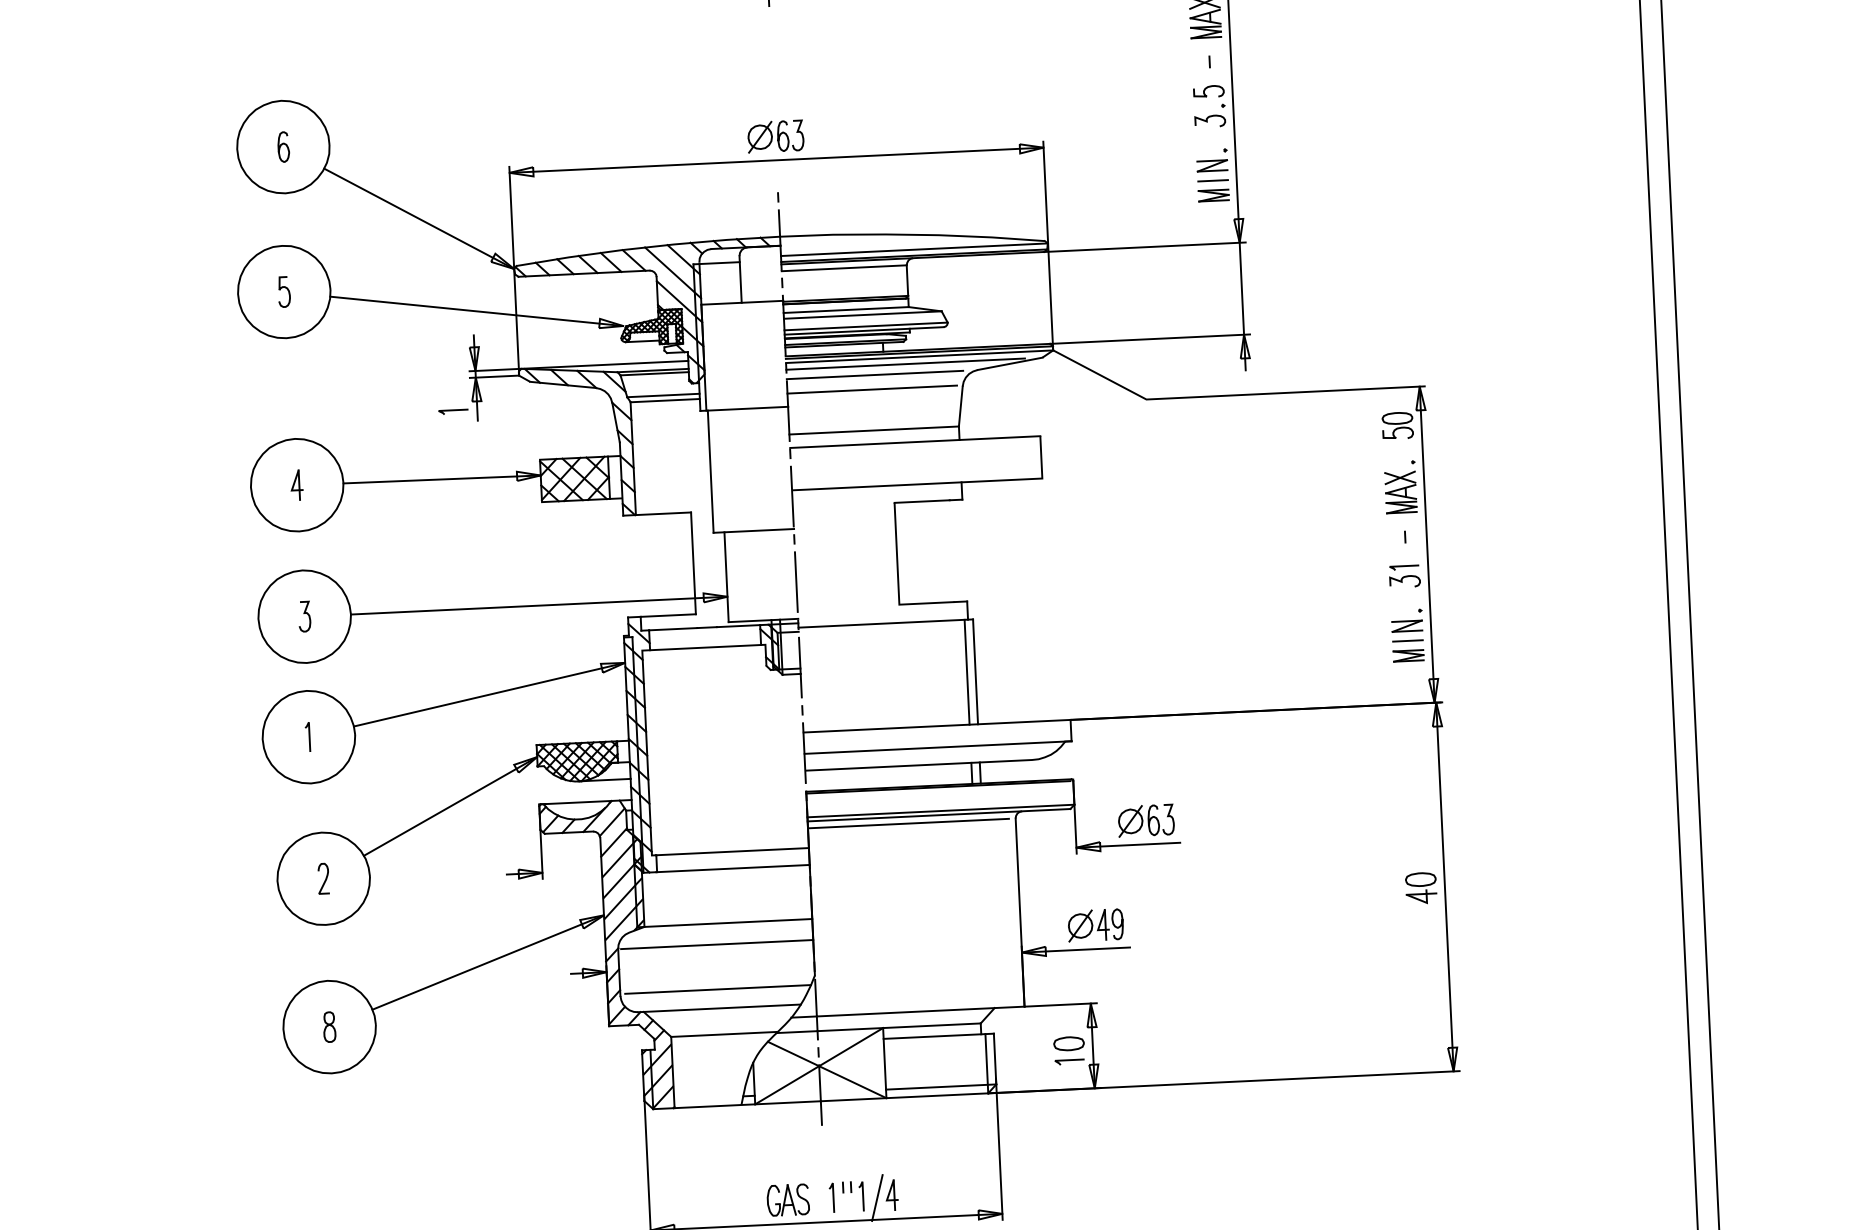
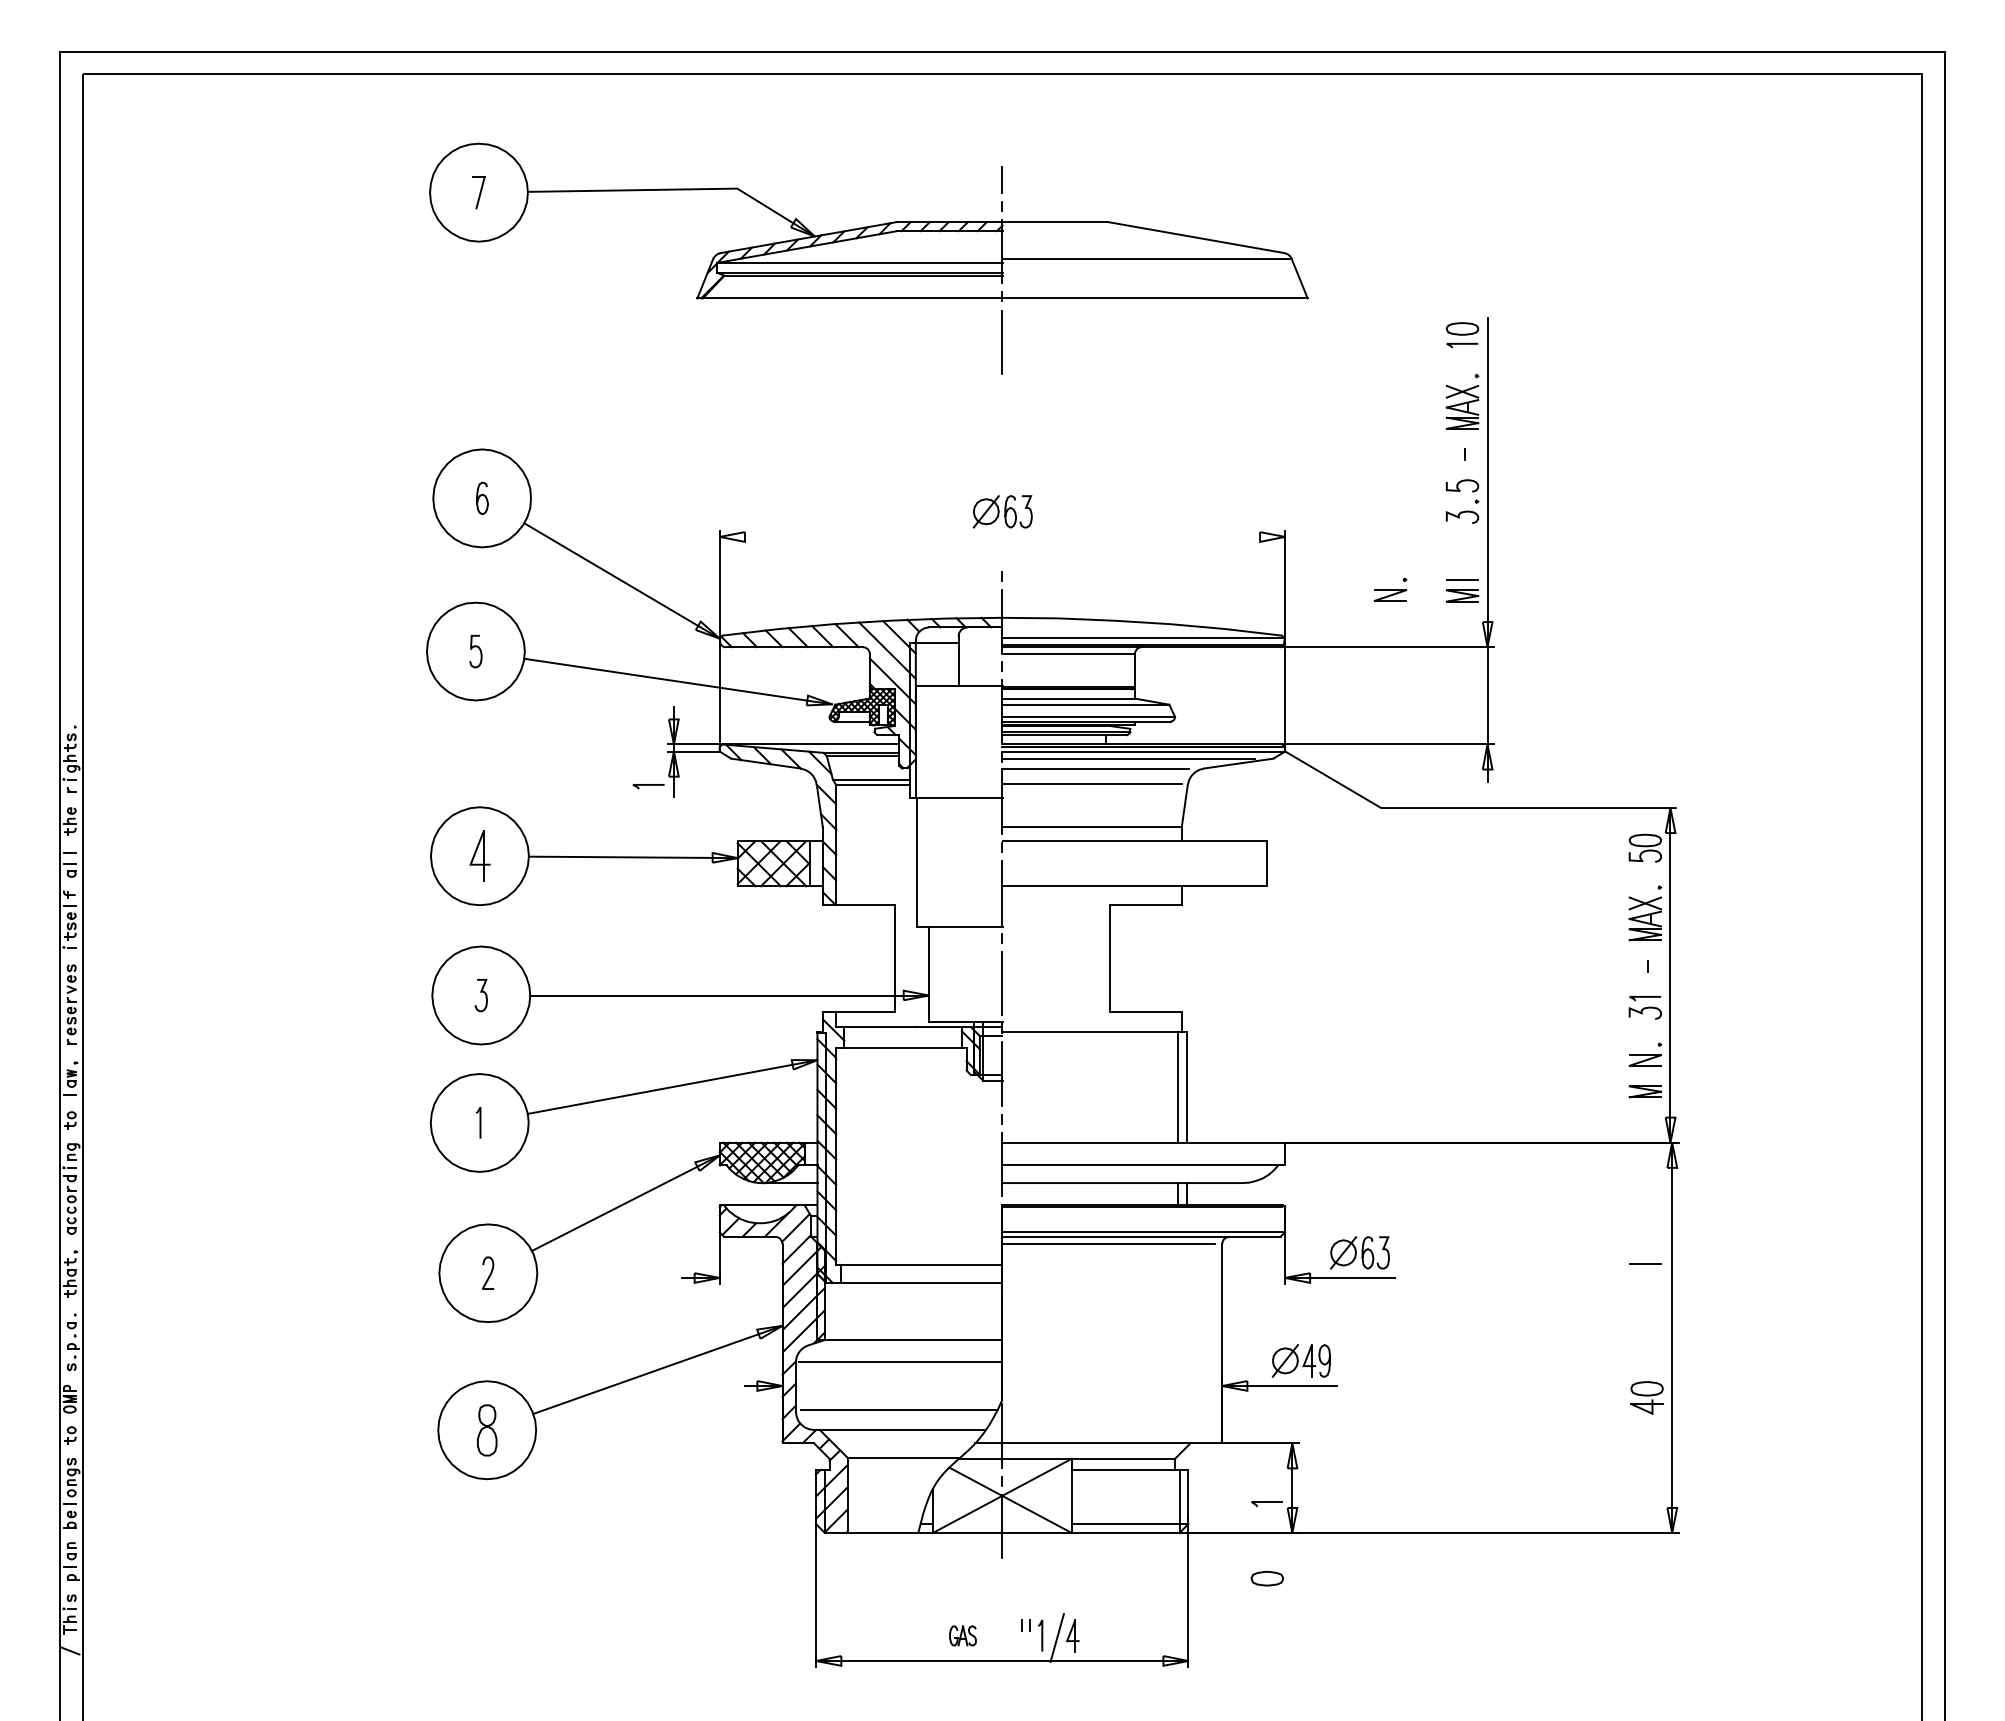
line: (776, 159) -> (1002, 536), removed
part: (1212, 160) -> (1390, 589), moved
part: (296, 485) -> (479, 856), size x1.6
line: (1408, 640) -> (1645, 1263), moved
part: (1420, 887) -> (1646, 1397), moved
part: (328, 1026) -> (486, 1429), size x1.6
part: (1068, 1043) -> (1266, 1578), moved
line: (833, 1197) -> (1010, 1635), removed
part: (787, 1199) -> (962, 1635), size x0.6

